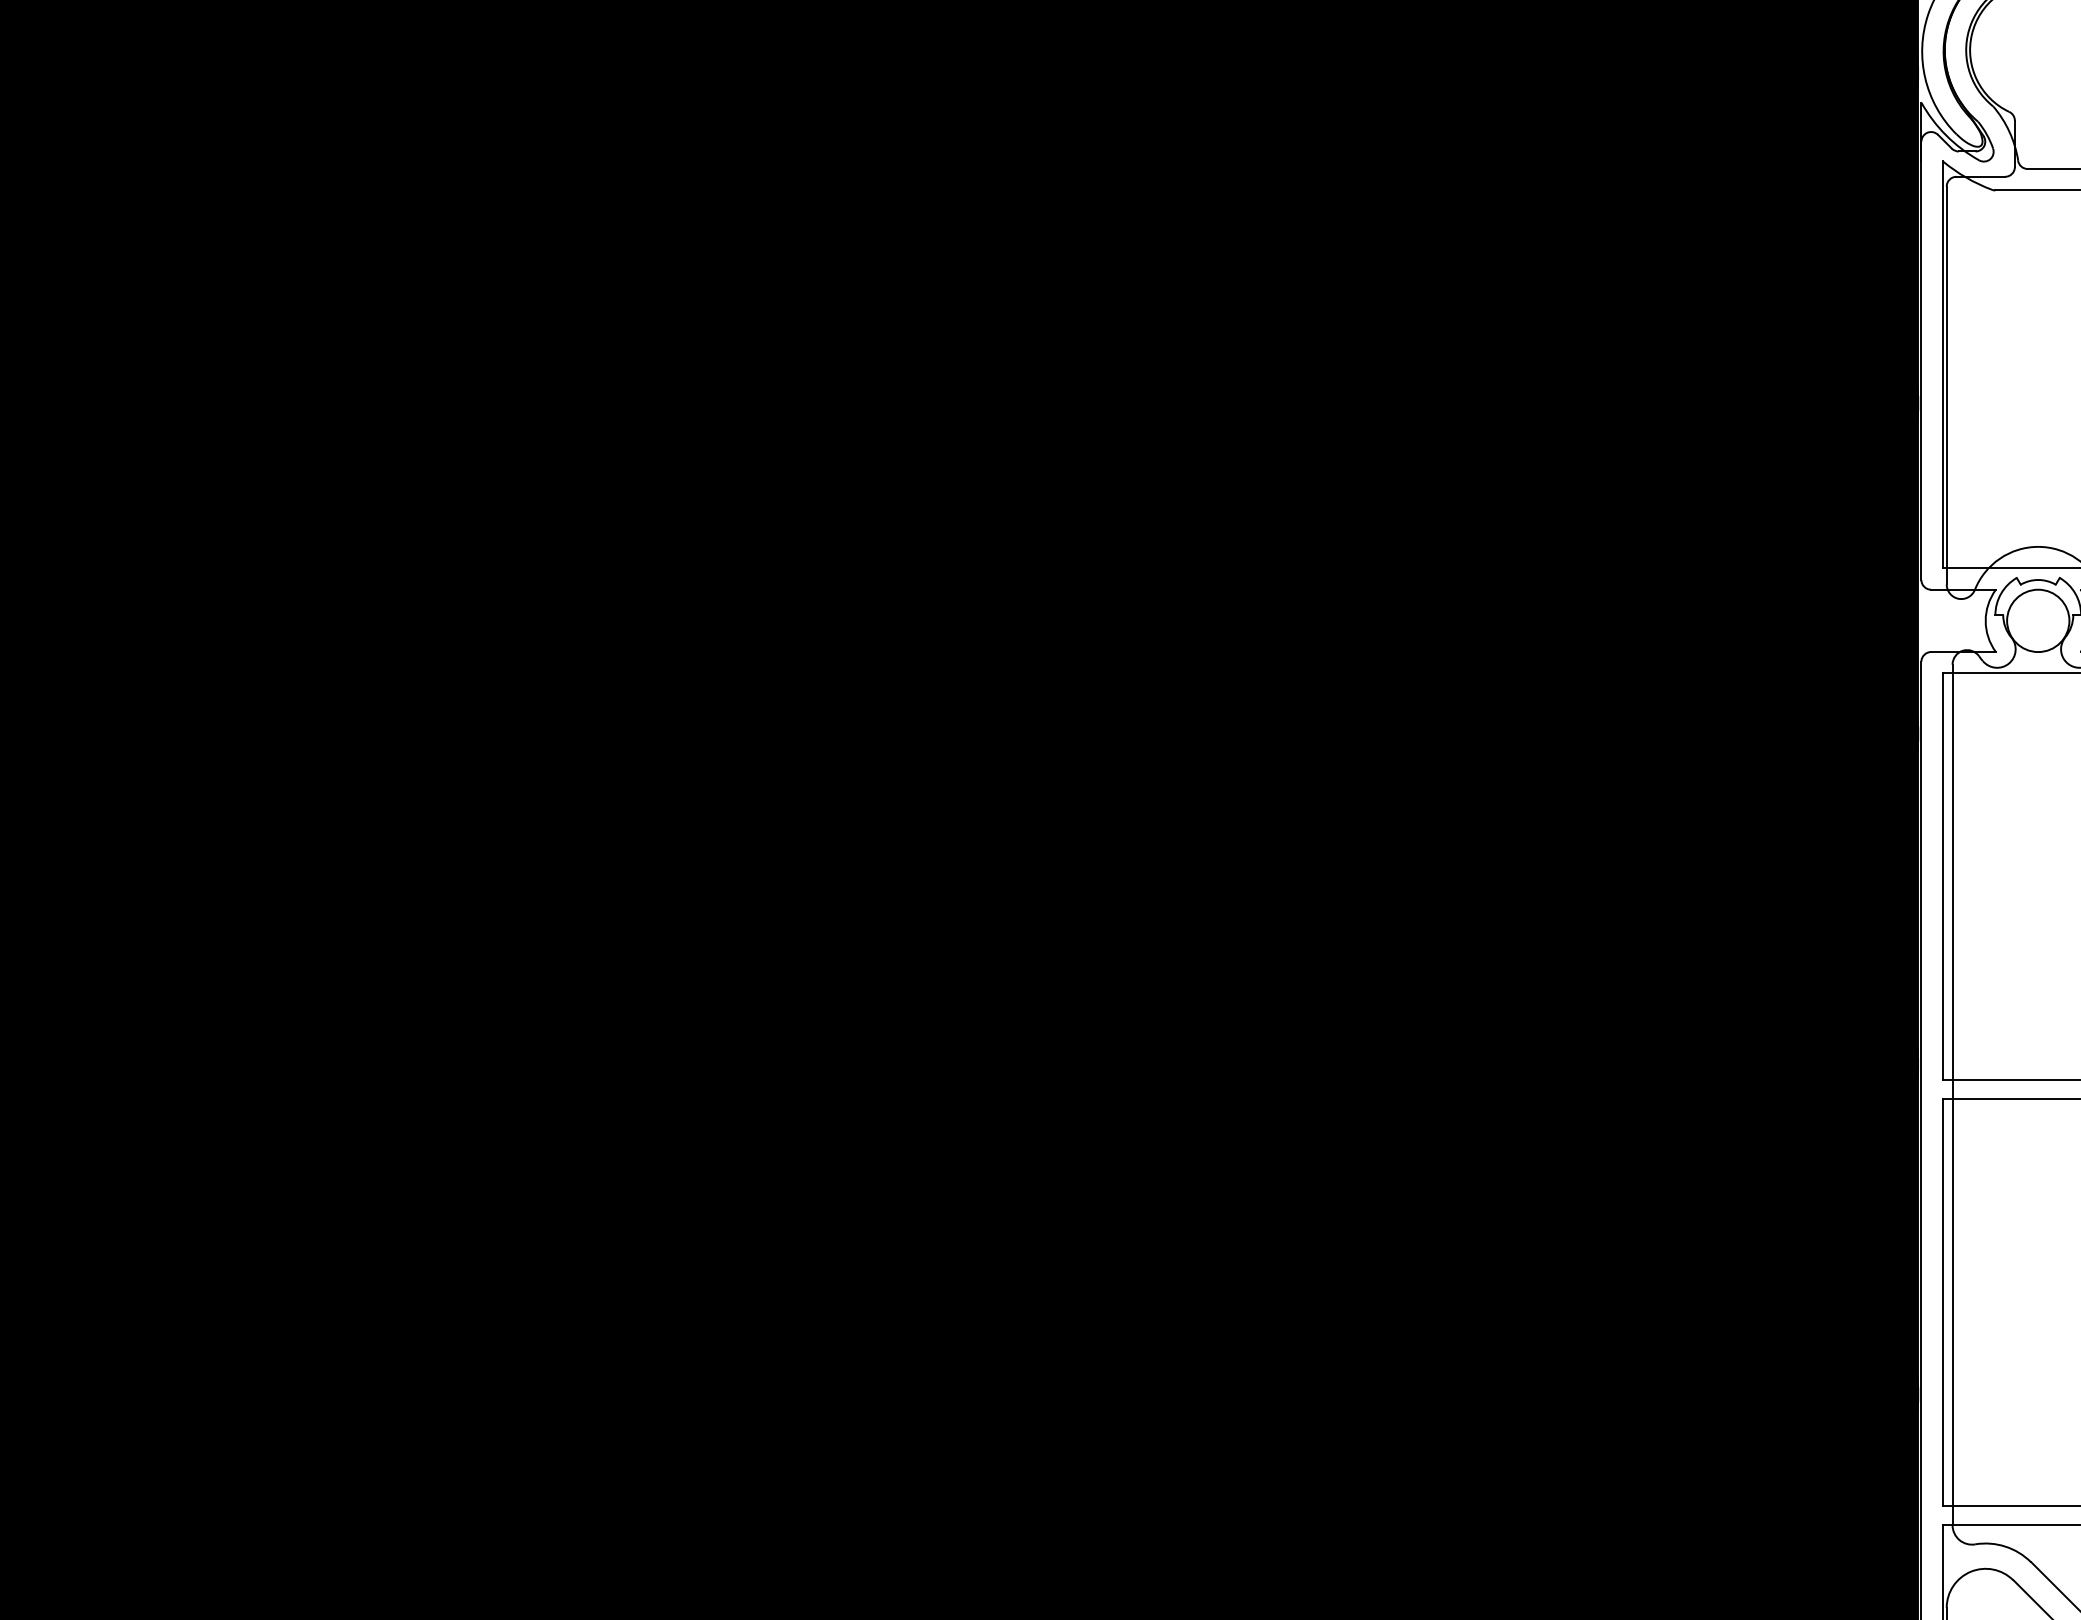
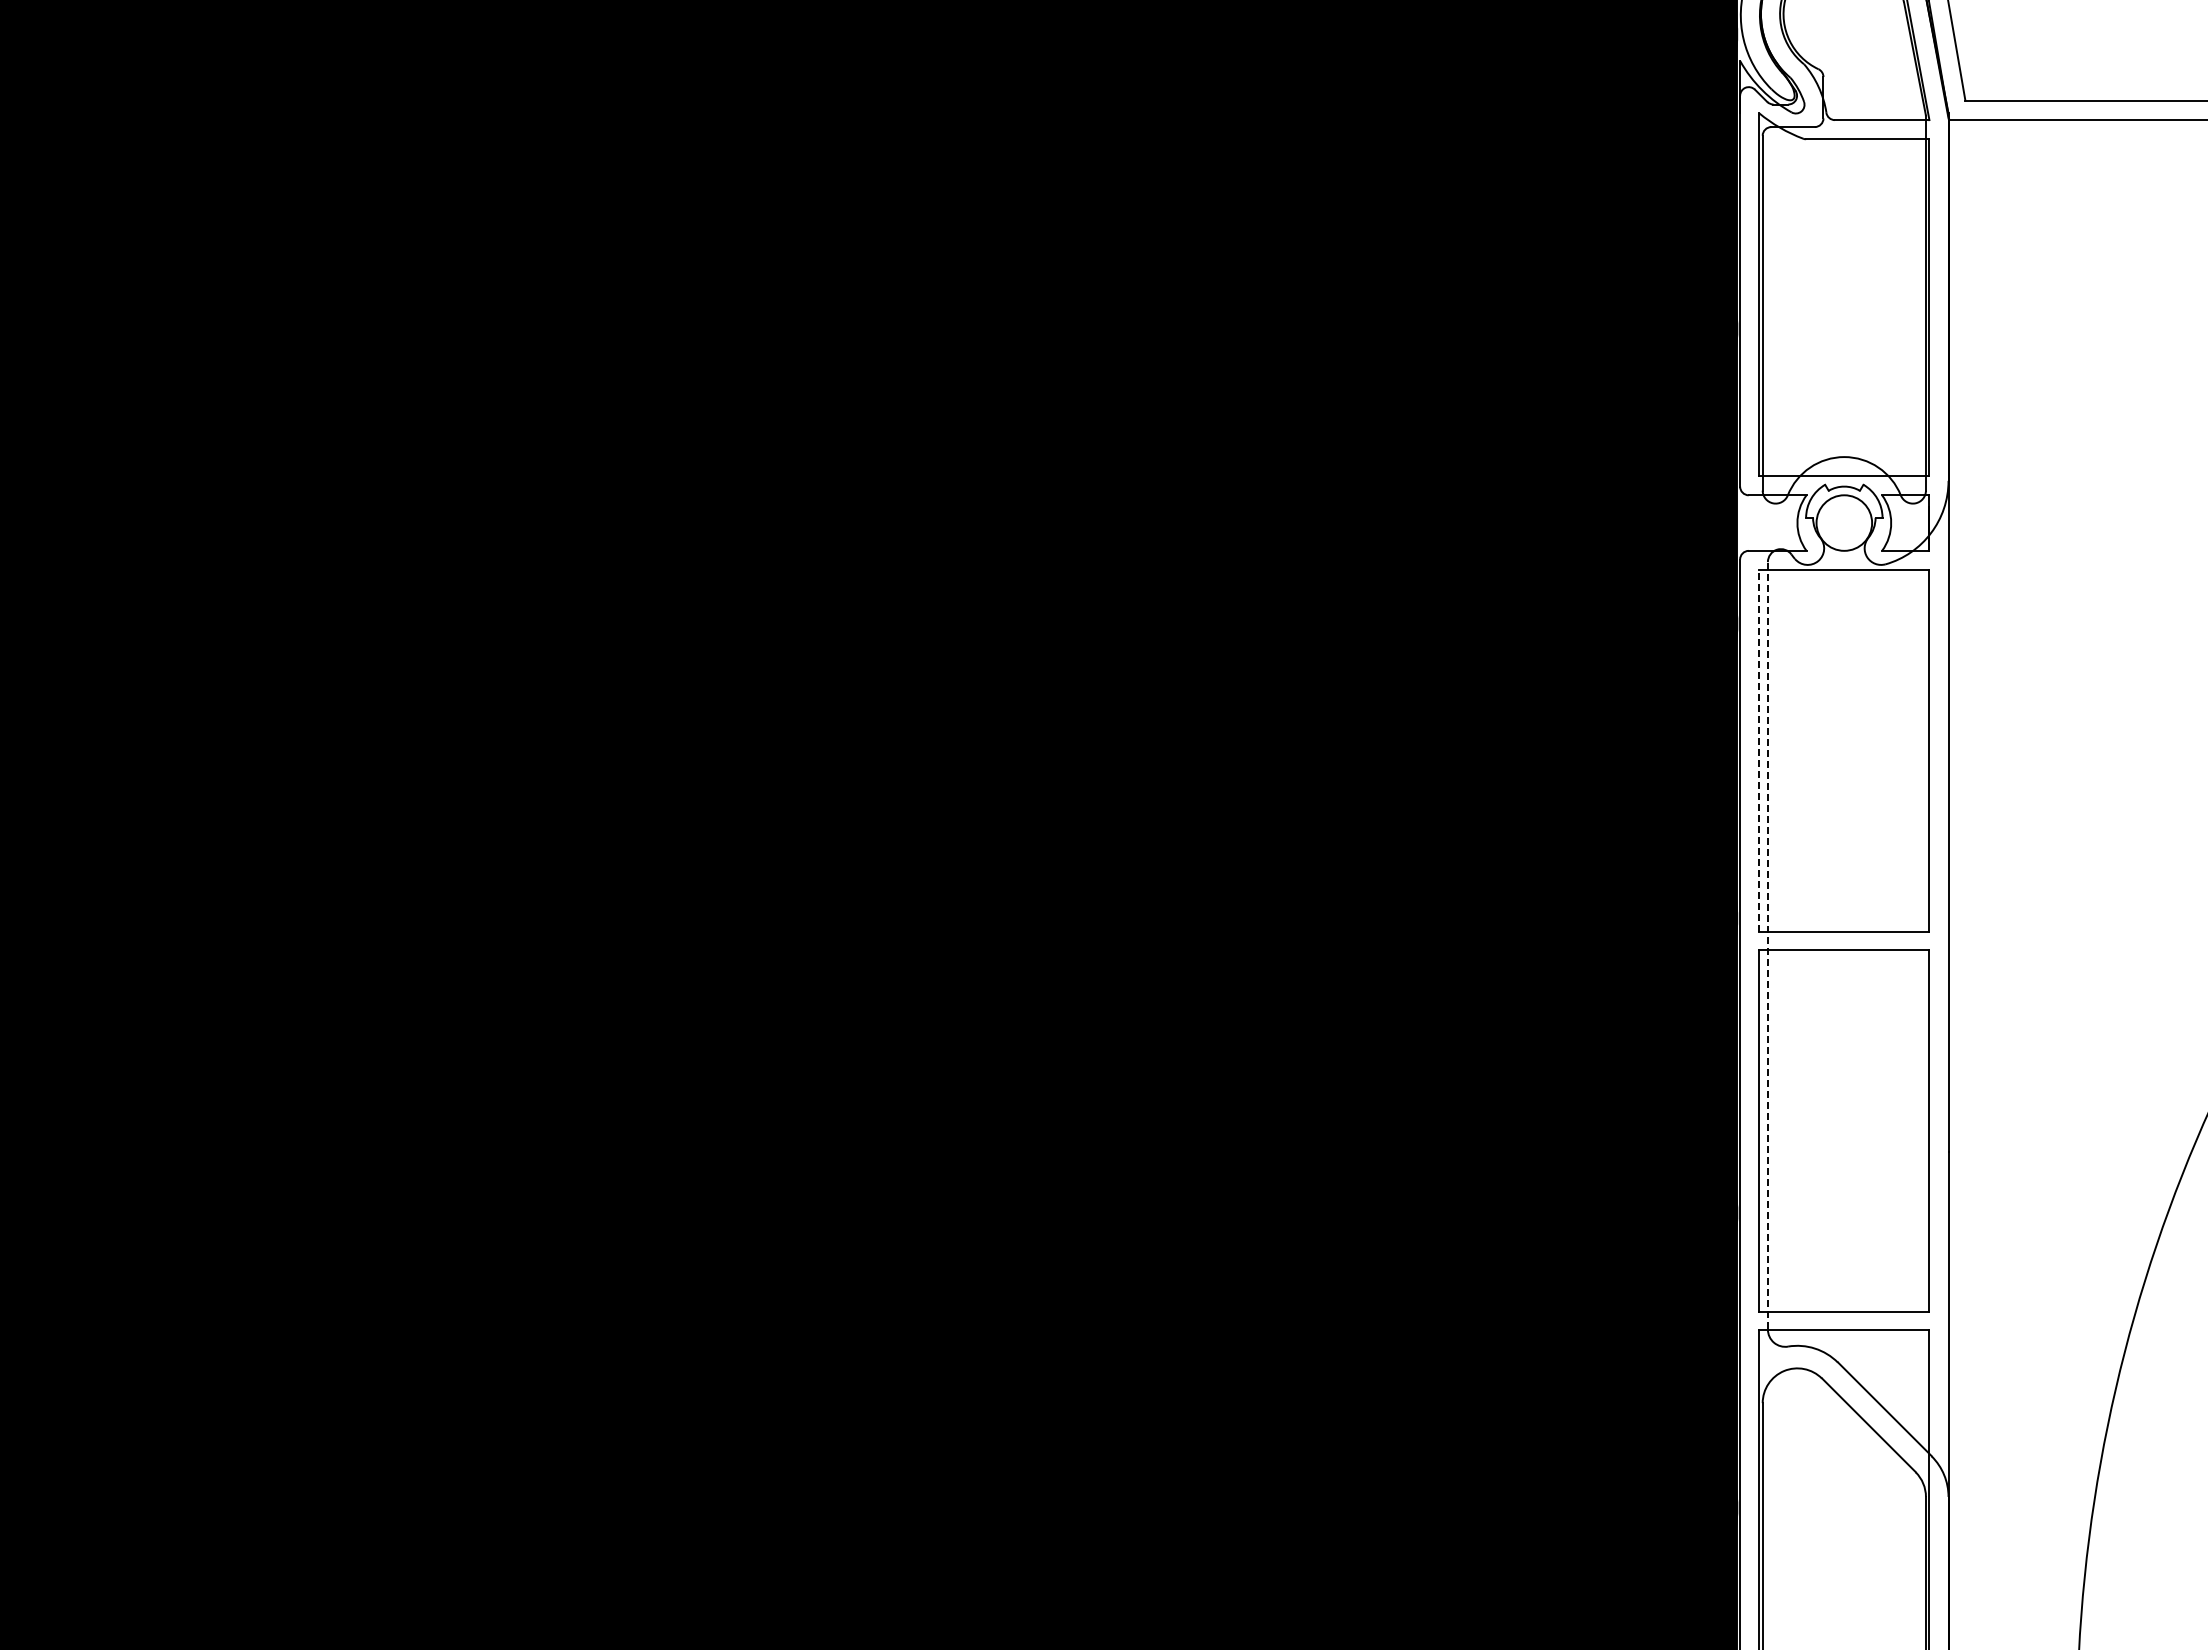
line: (1943, 875) -> (1759, 750), solid -> dashed
line: (1952, 1094) -> (1767, 945), solid -> dashed

